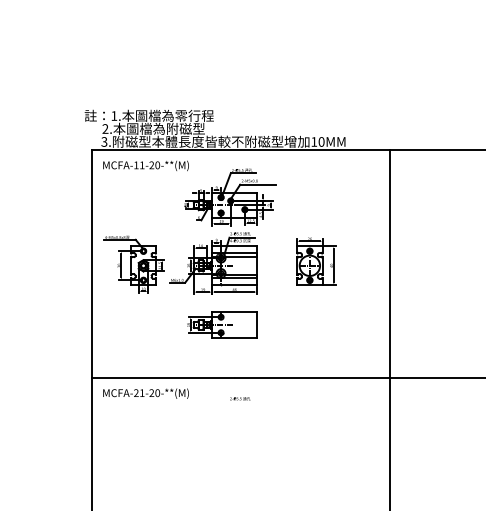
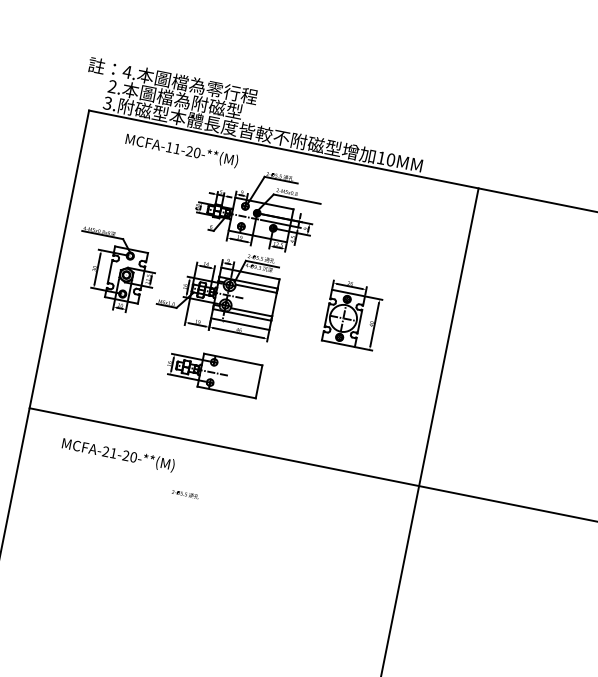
text: (114, 115) -> (127, 71), 1. -> 4.
text: (145, 165) -> (181, 149), moved
text: (145, 393) -> (117, 454), moved
text: (240, 398) -> (185, 493), moved

